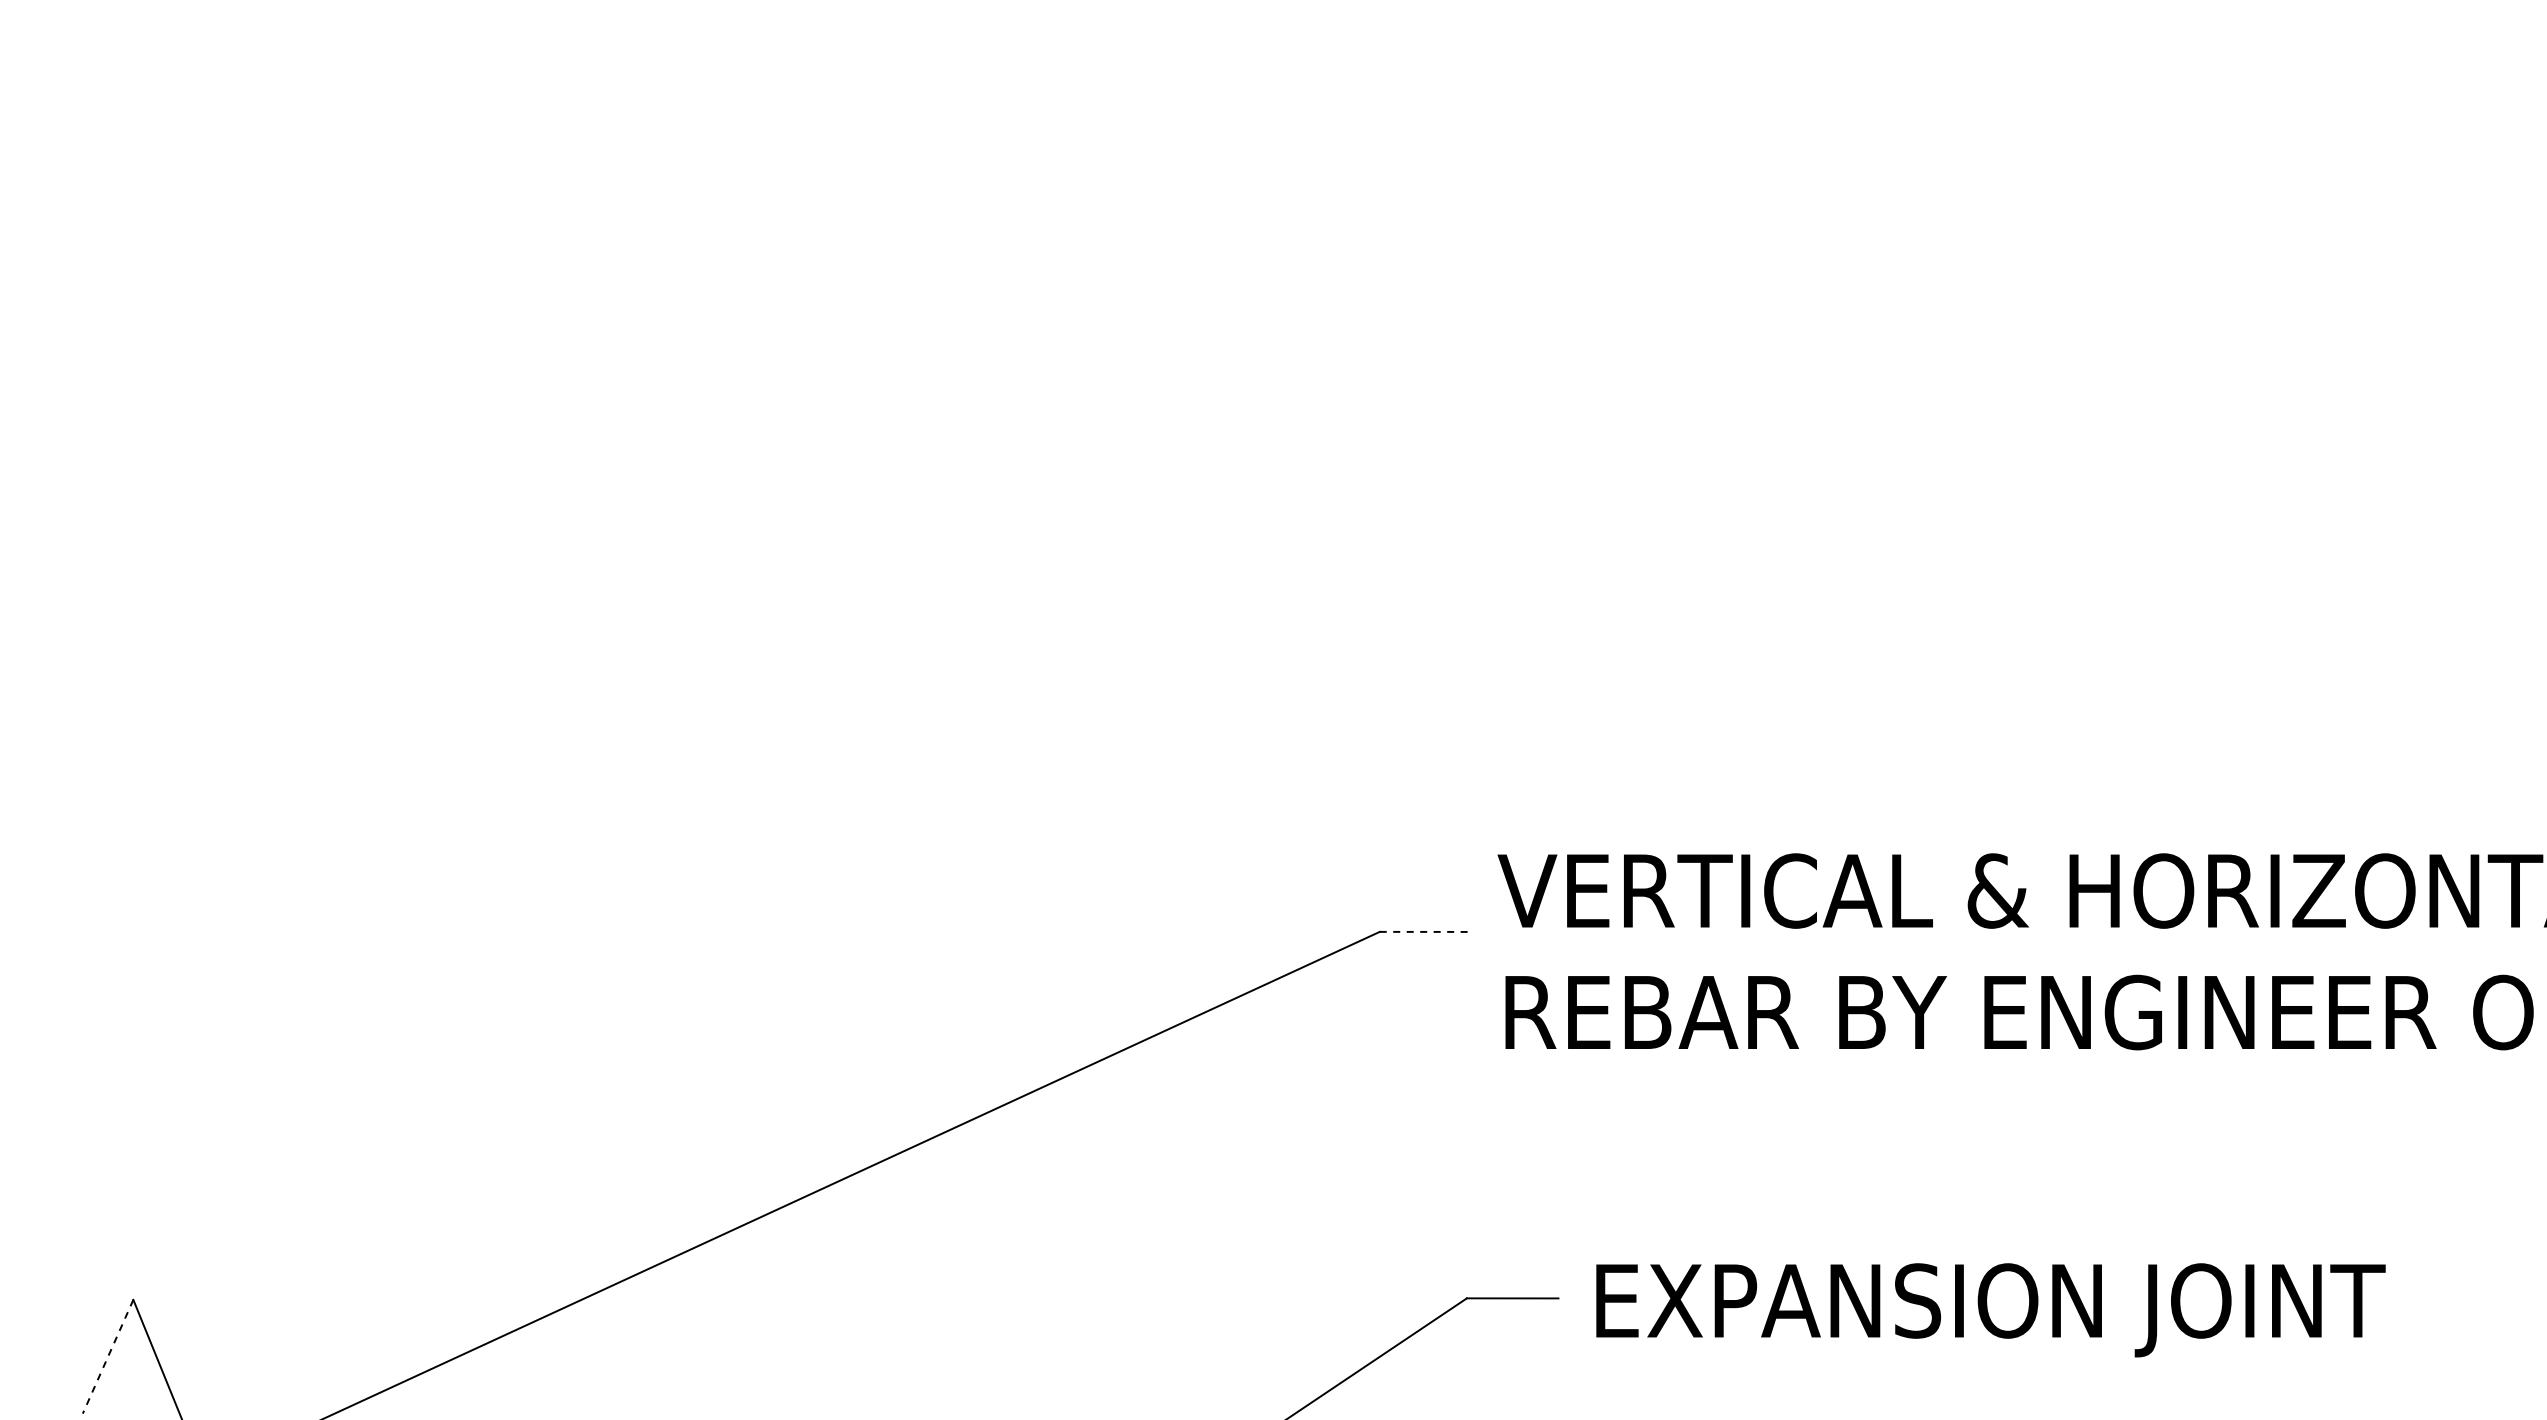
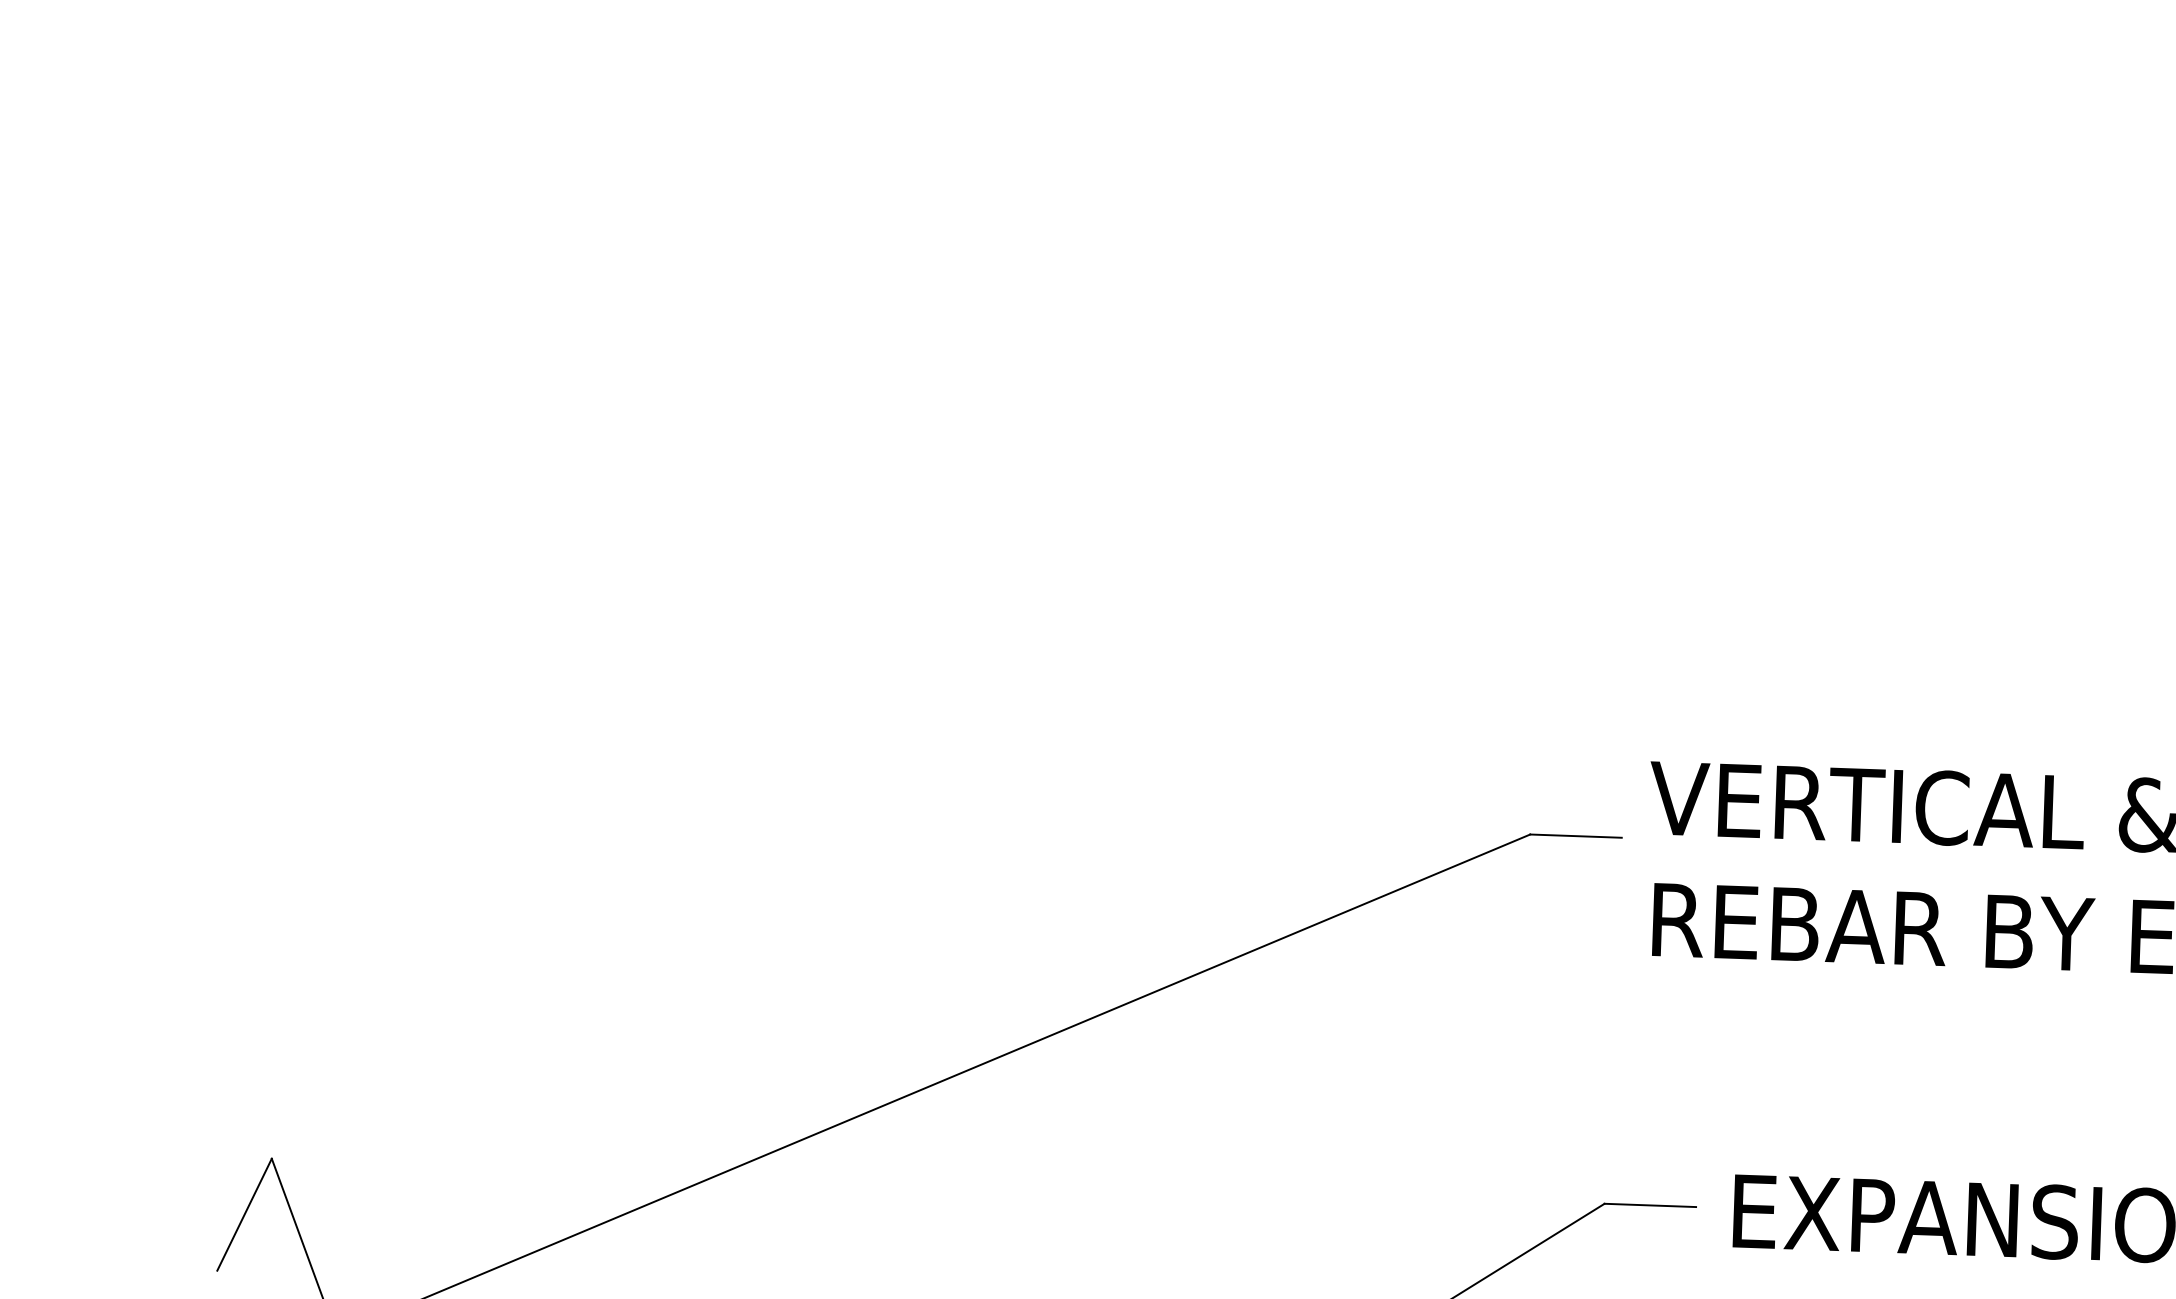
line: (1425, 931) -> (1576, 835), dashed -> solid
line: (107, 1357) -> (243, 1215), dashed -> solid

